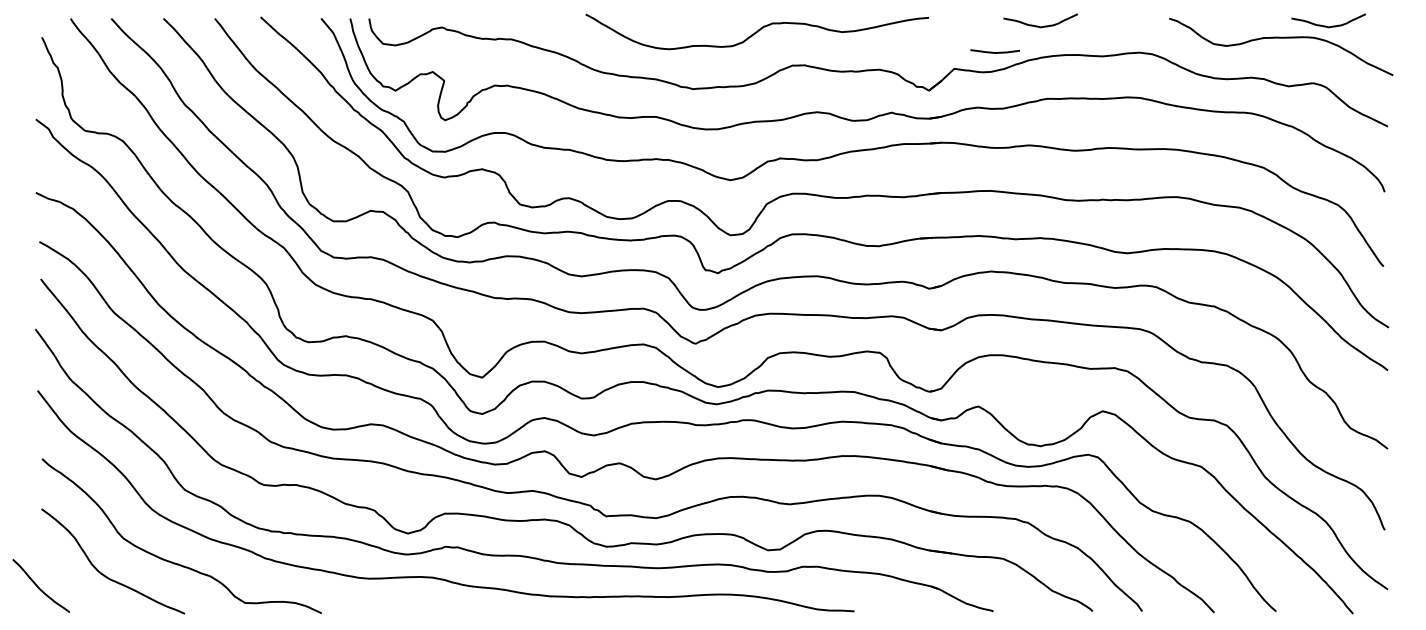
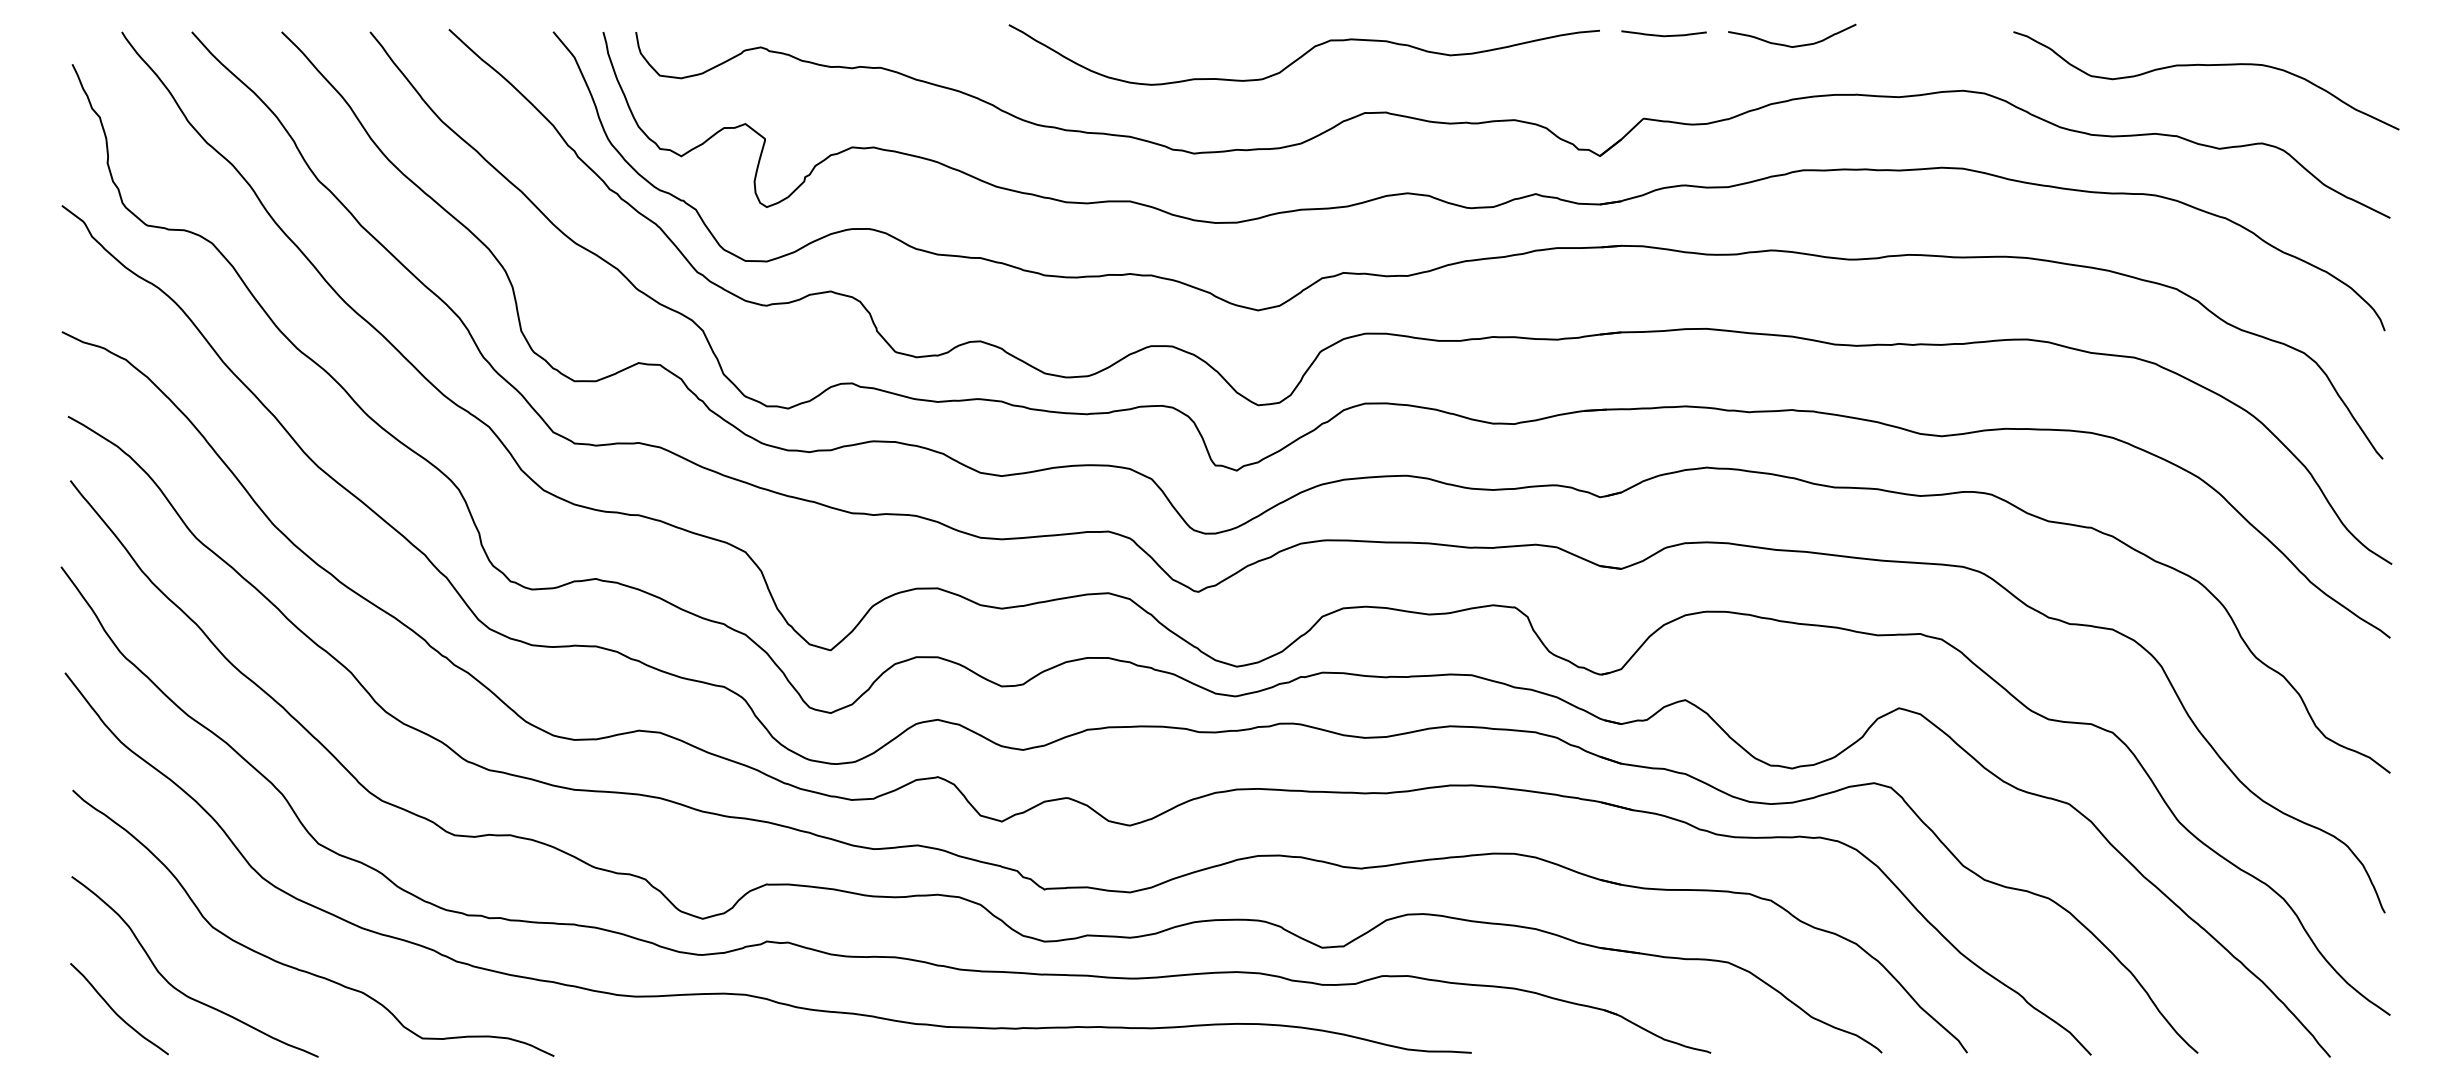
curve: (1326, 25) -> (2284, 43), removed
curve: (994, 52) -> (1662, 35), moved
curve: (39, 587) -> (116, 1011), moved

